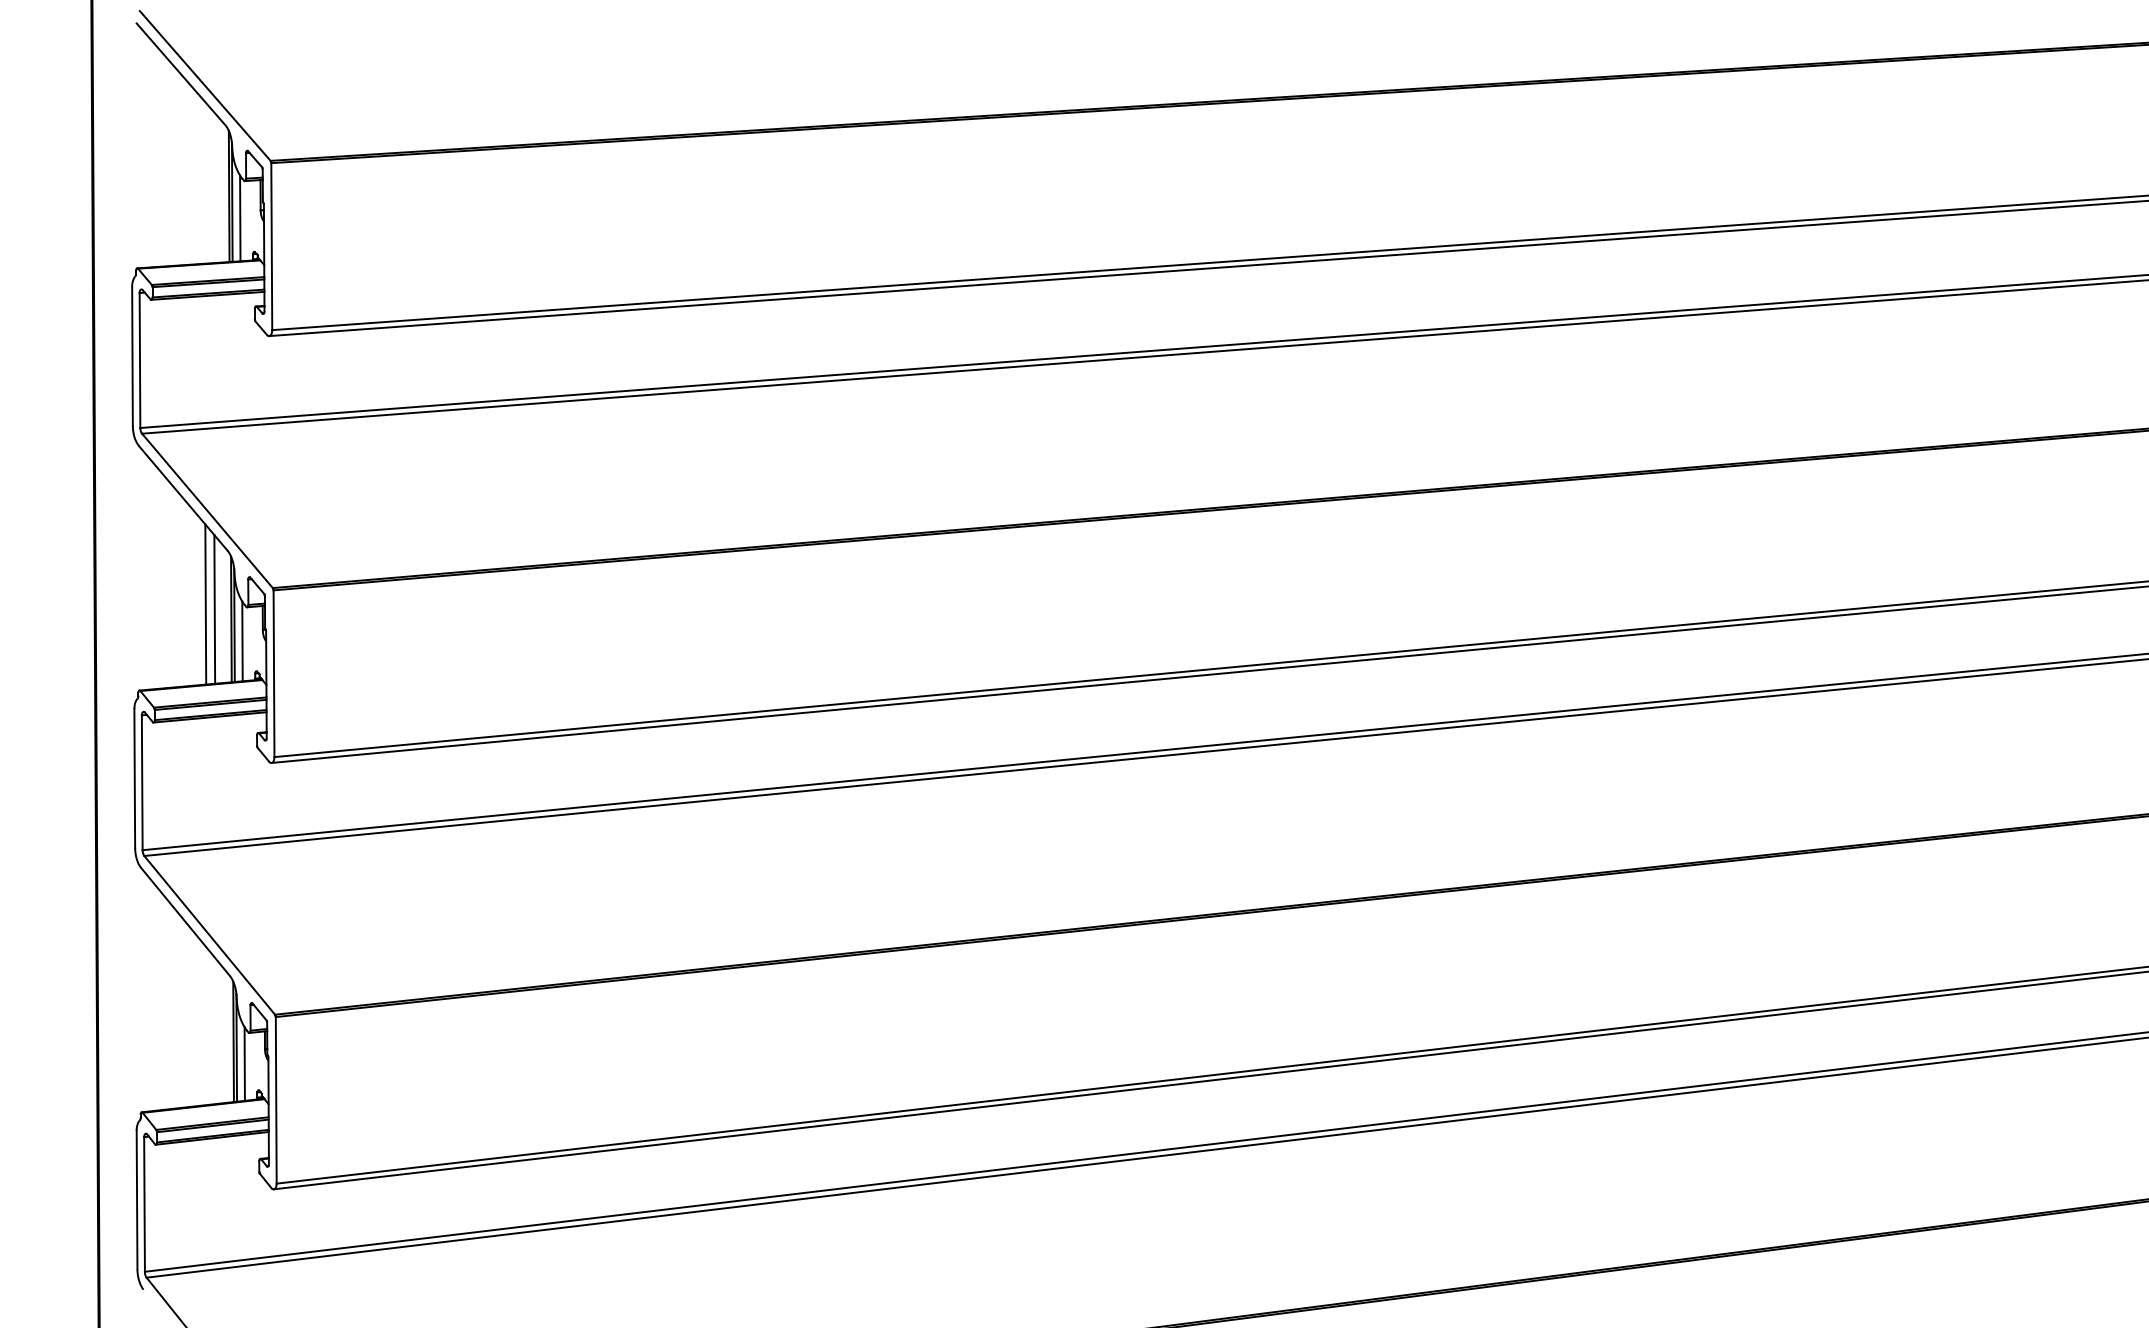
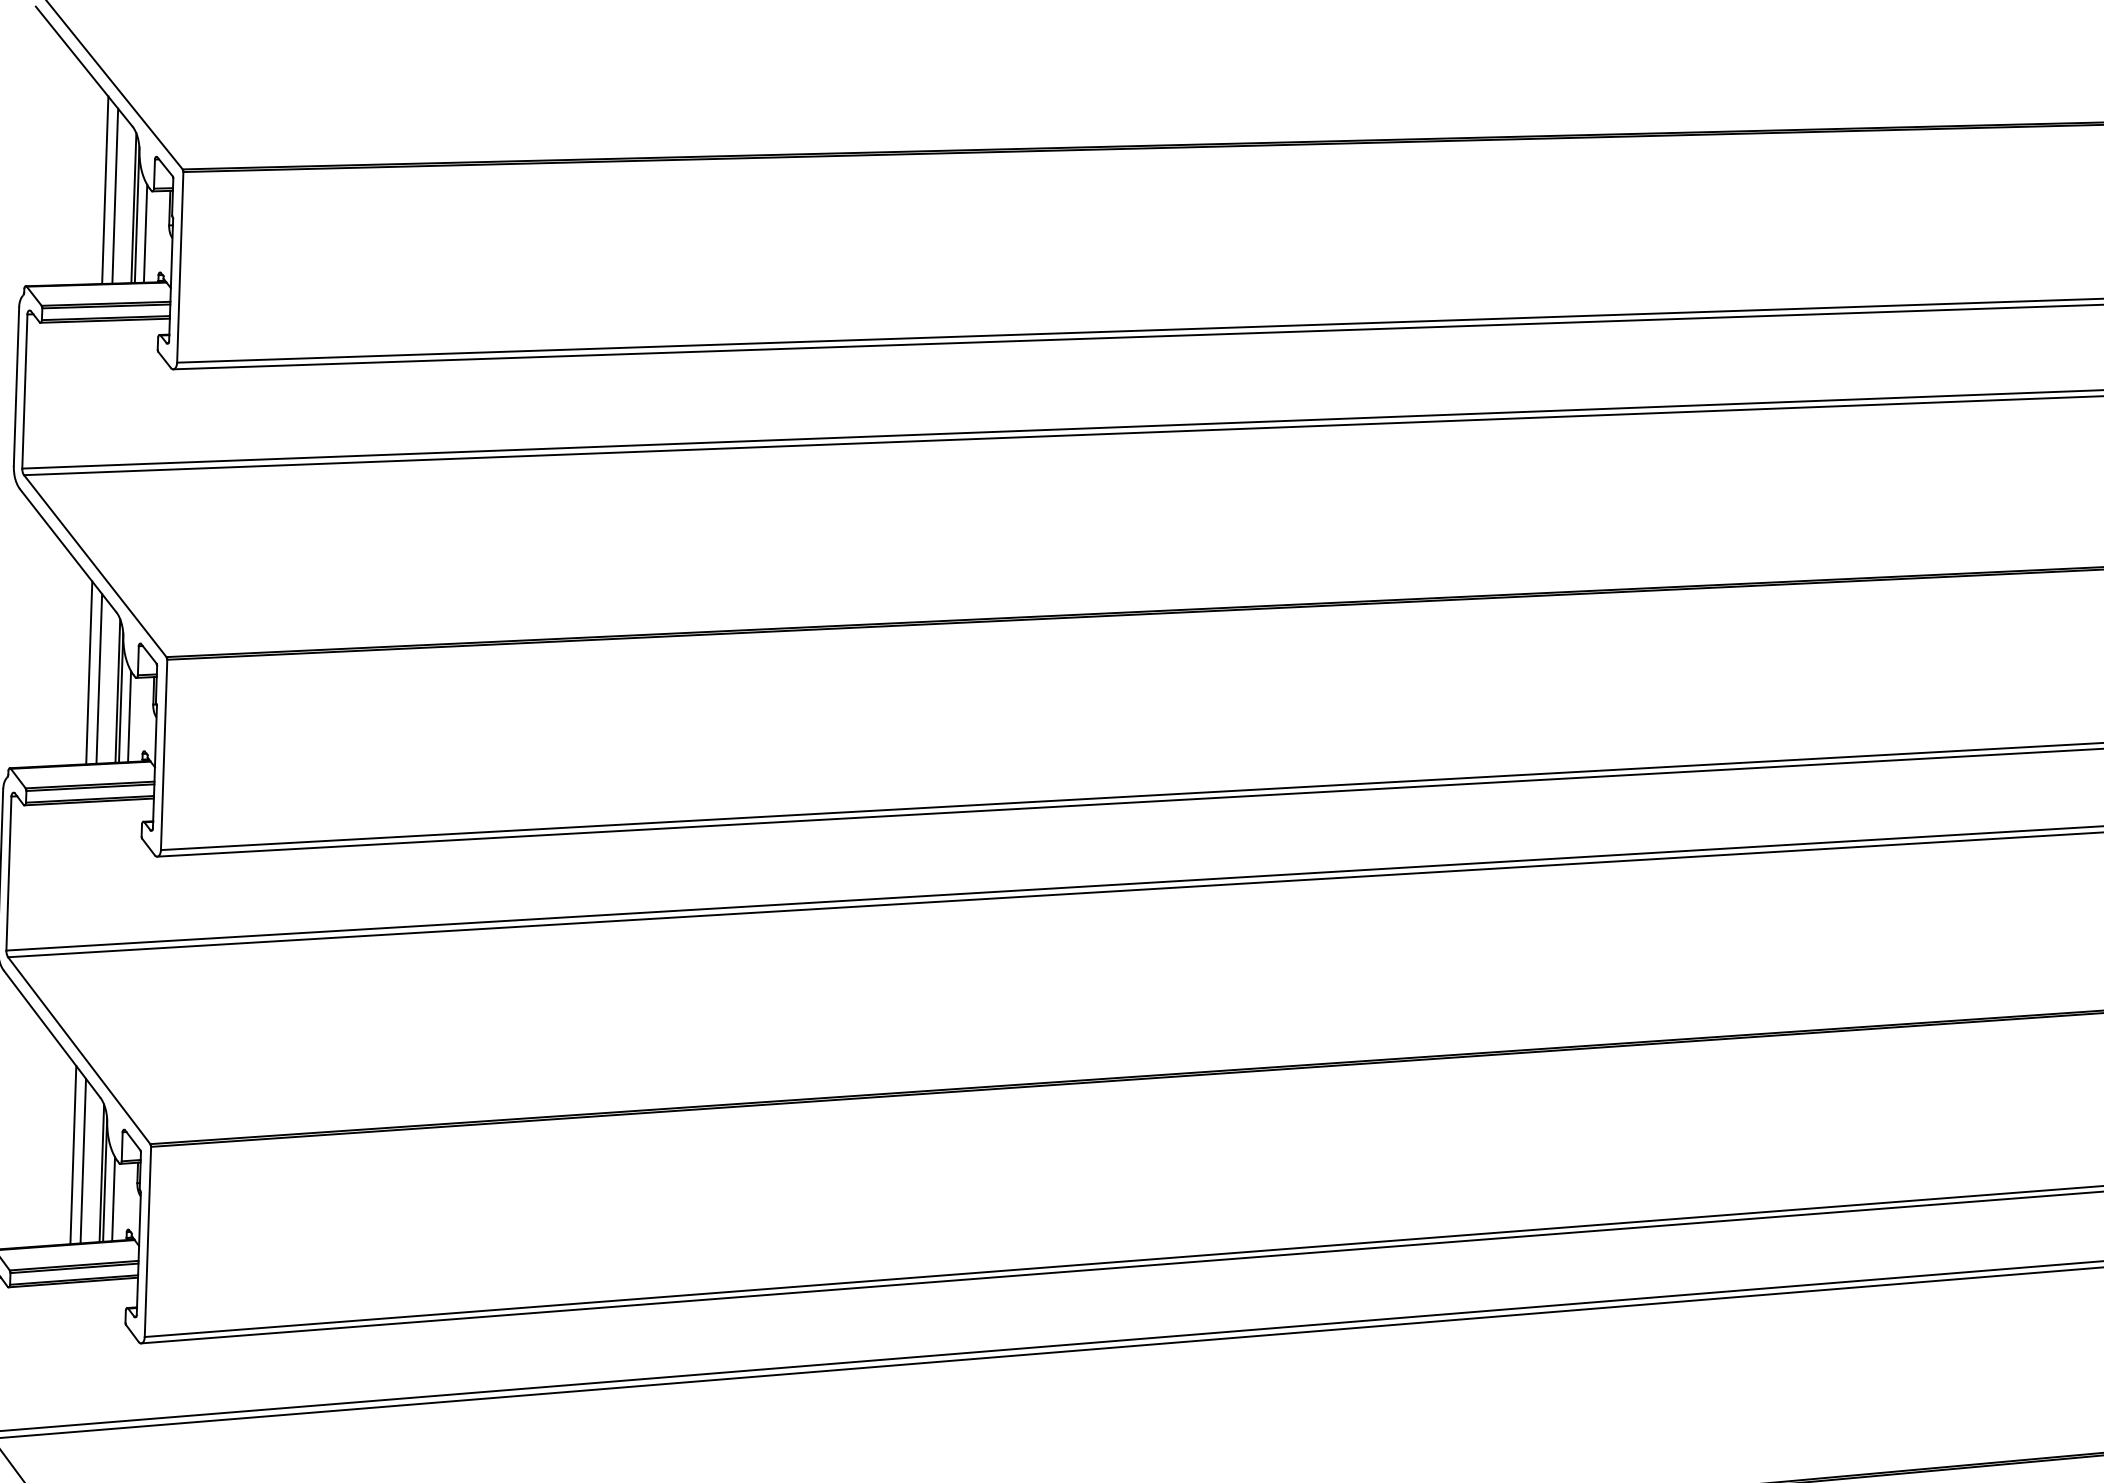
line: (203, 181) -> (105, 190), added
line: (212, 186) -> (115, 196), added
line: (207, 1026) -> (72, 1154), added
line: (216, 1031) -> (82, 1160), added

